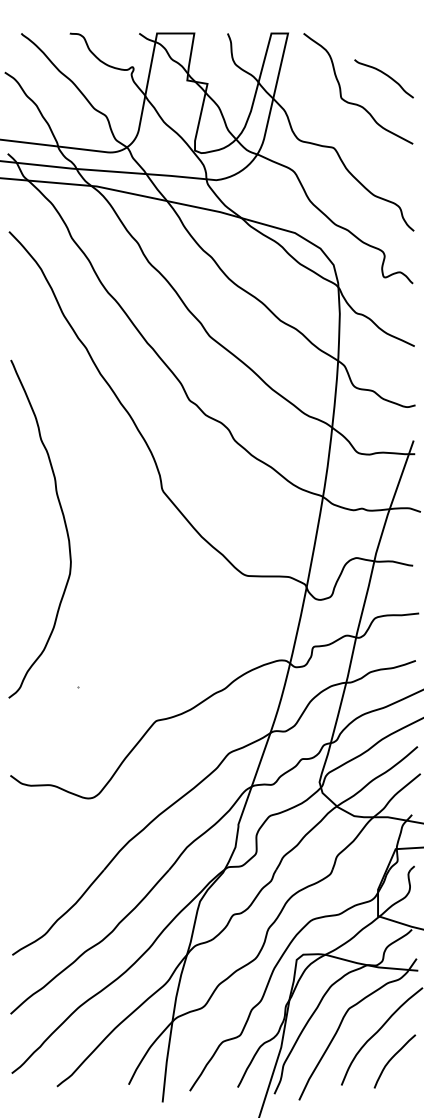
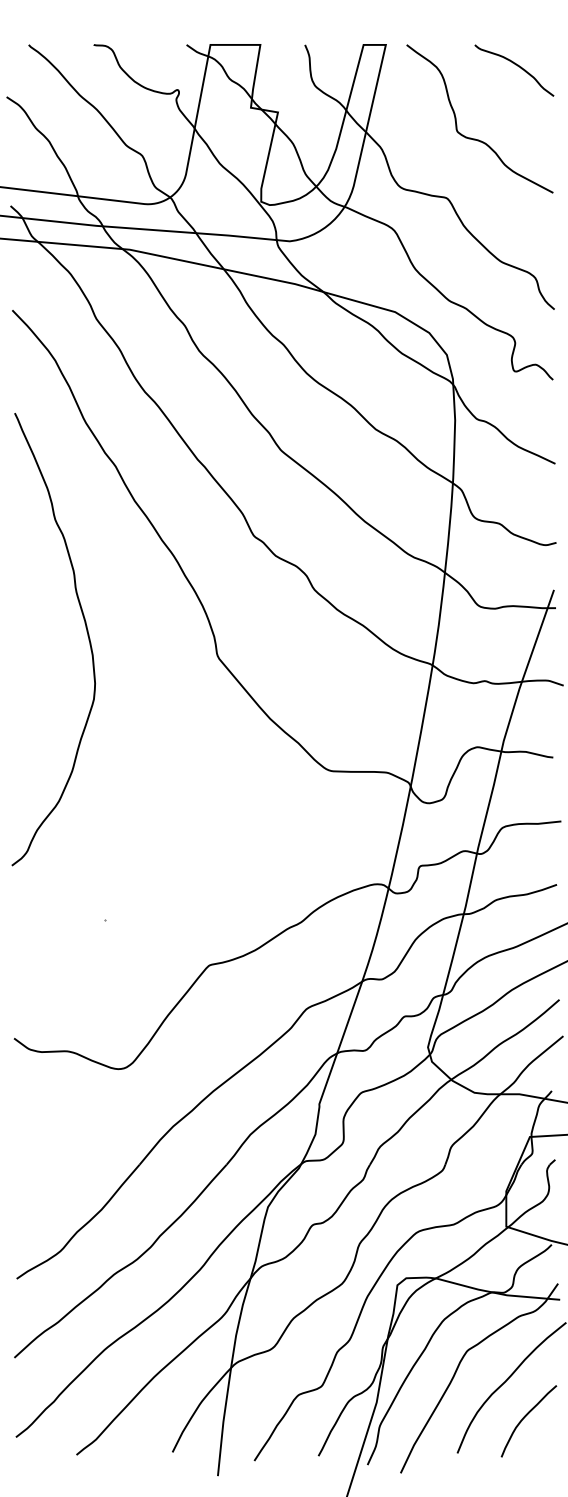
curve: (386, 75) -> (517, 66), moved
curve: (64, 523) -> (86, 632), moved

